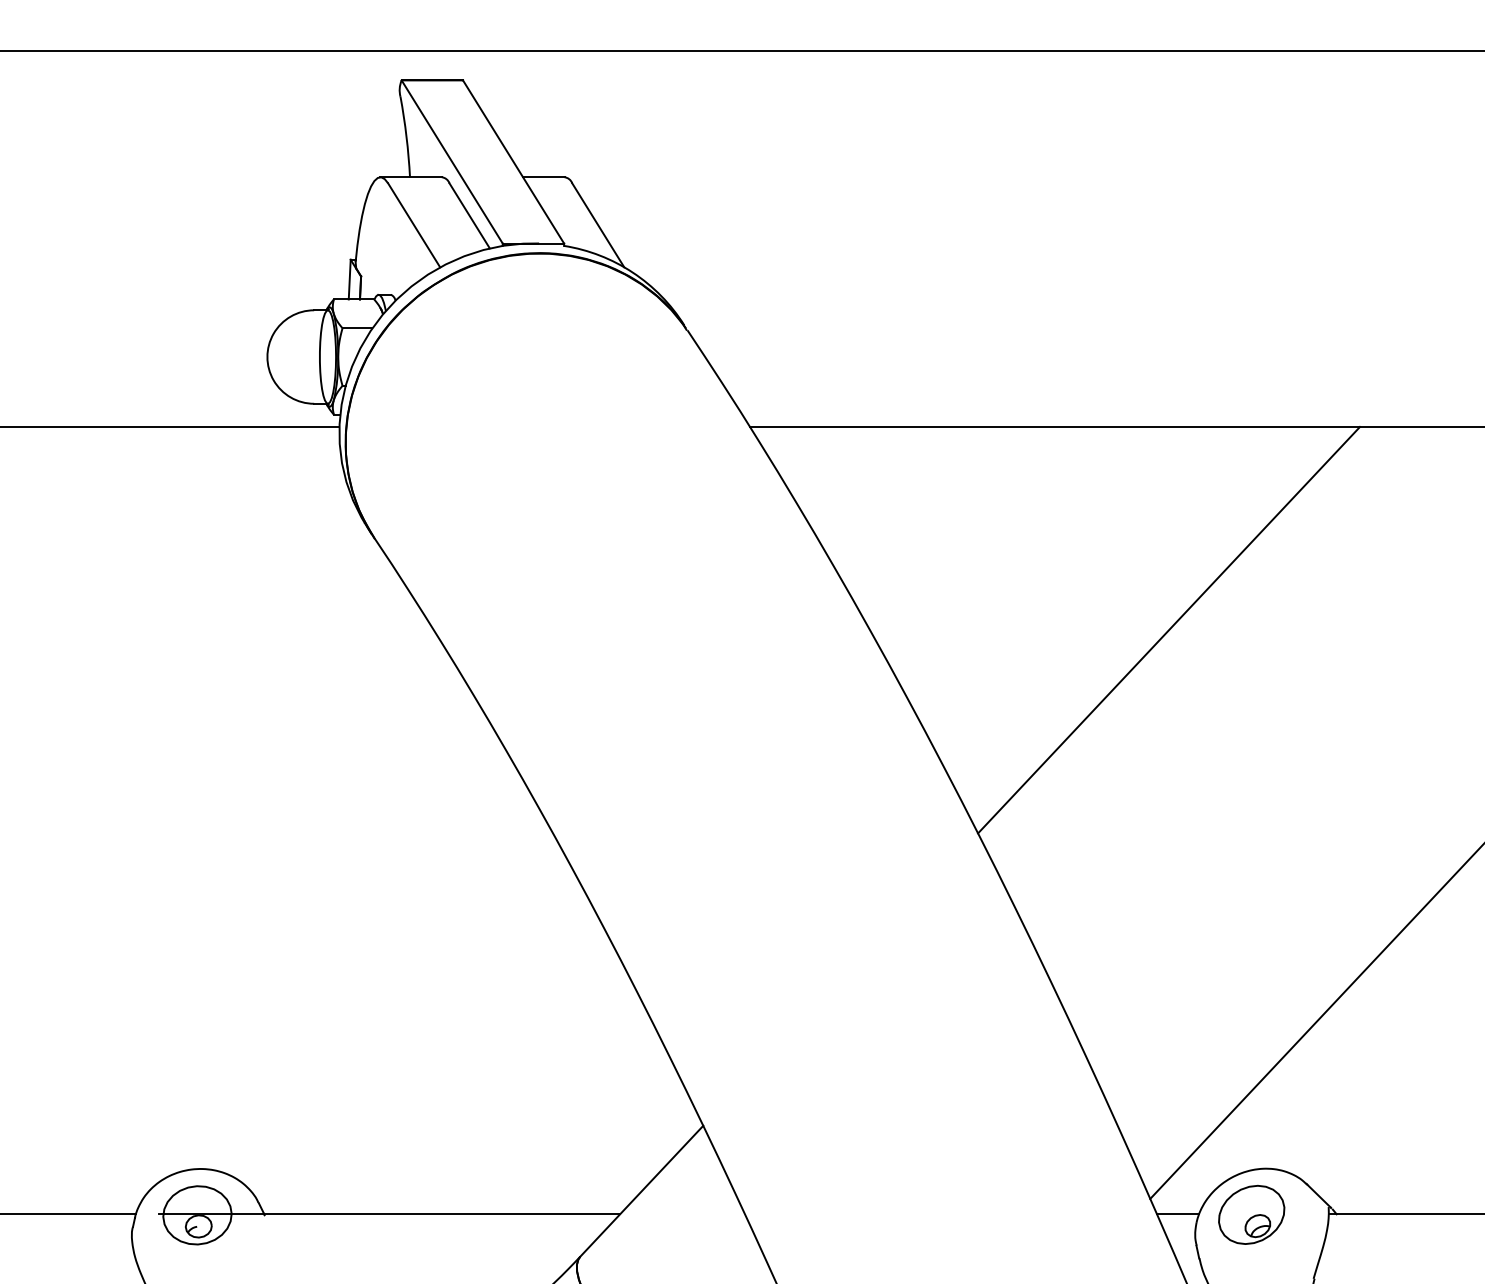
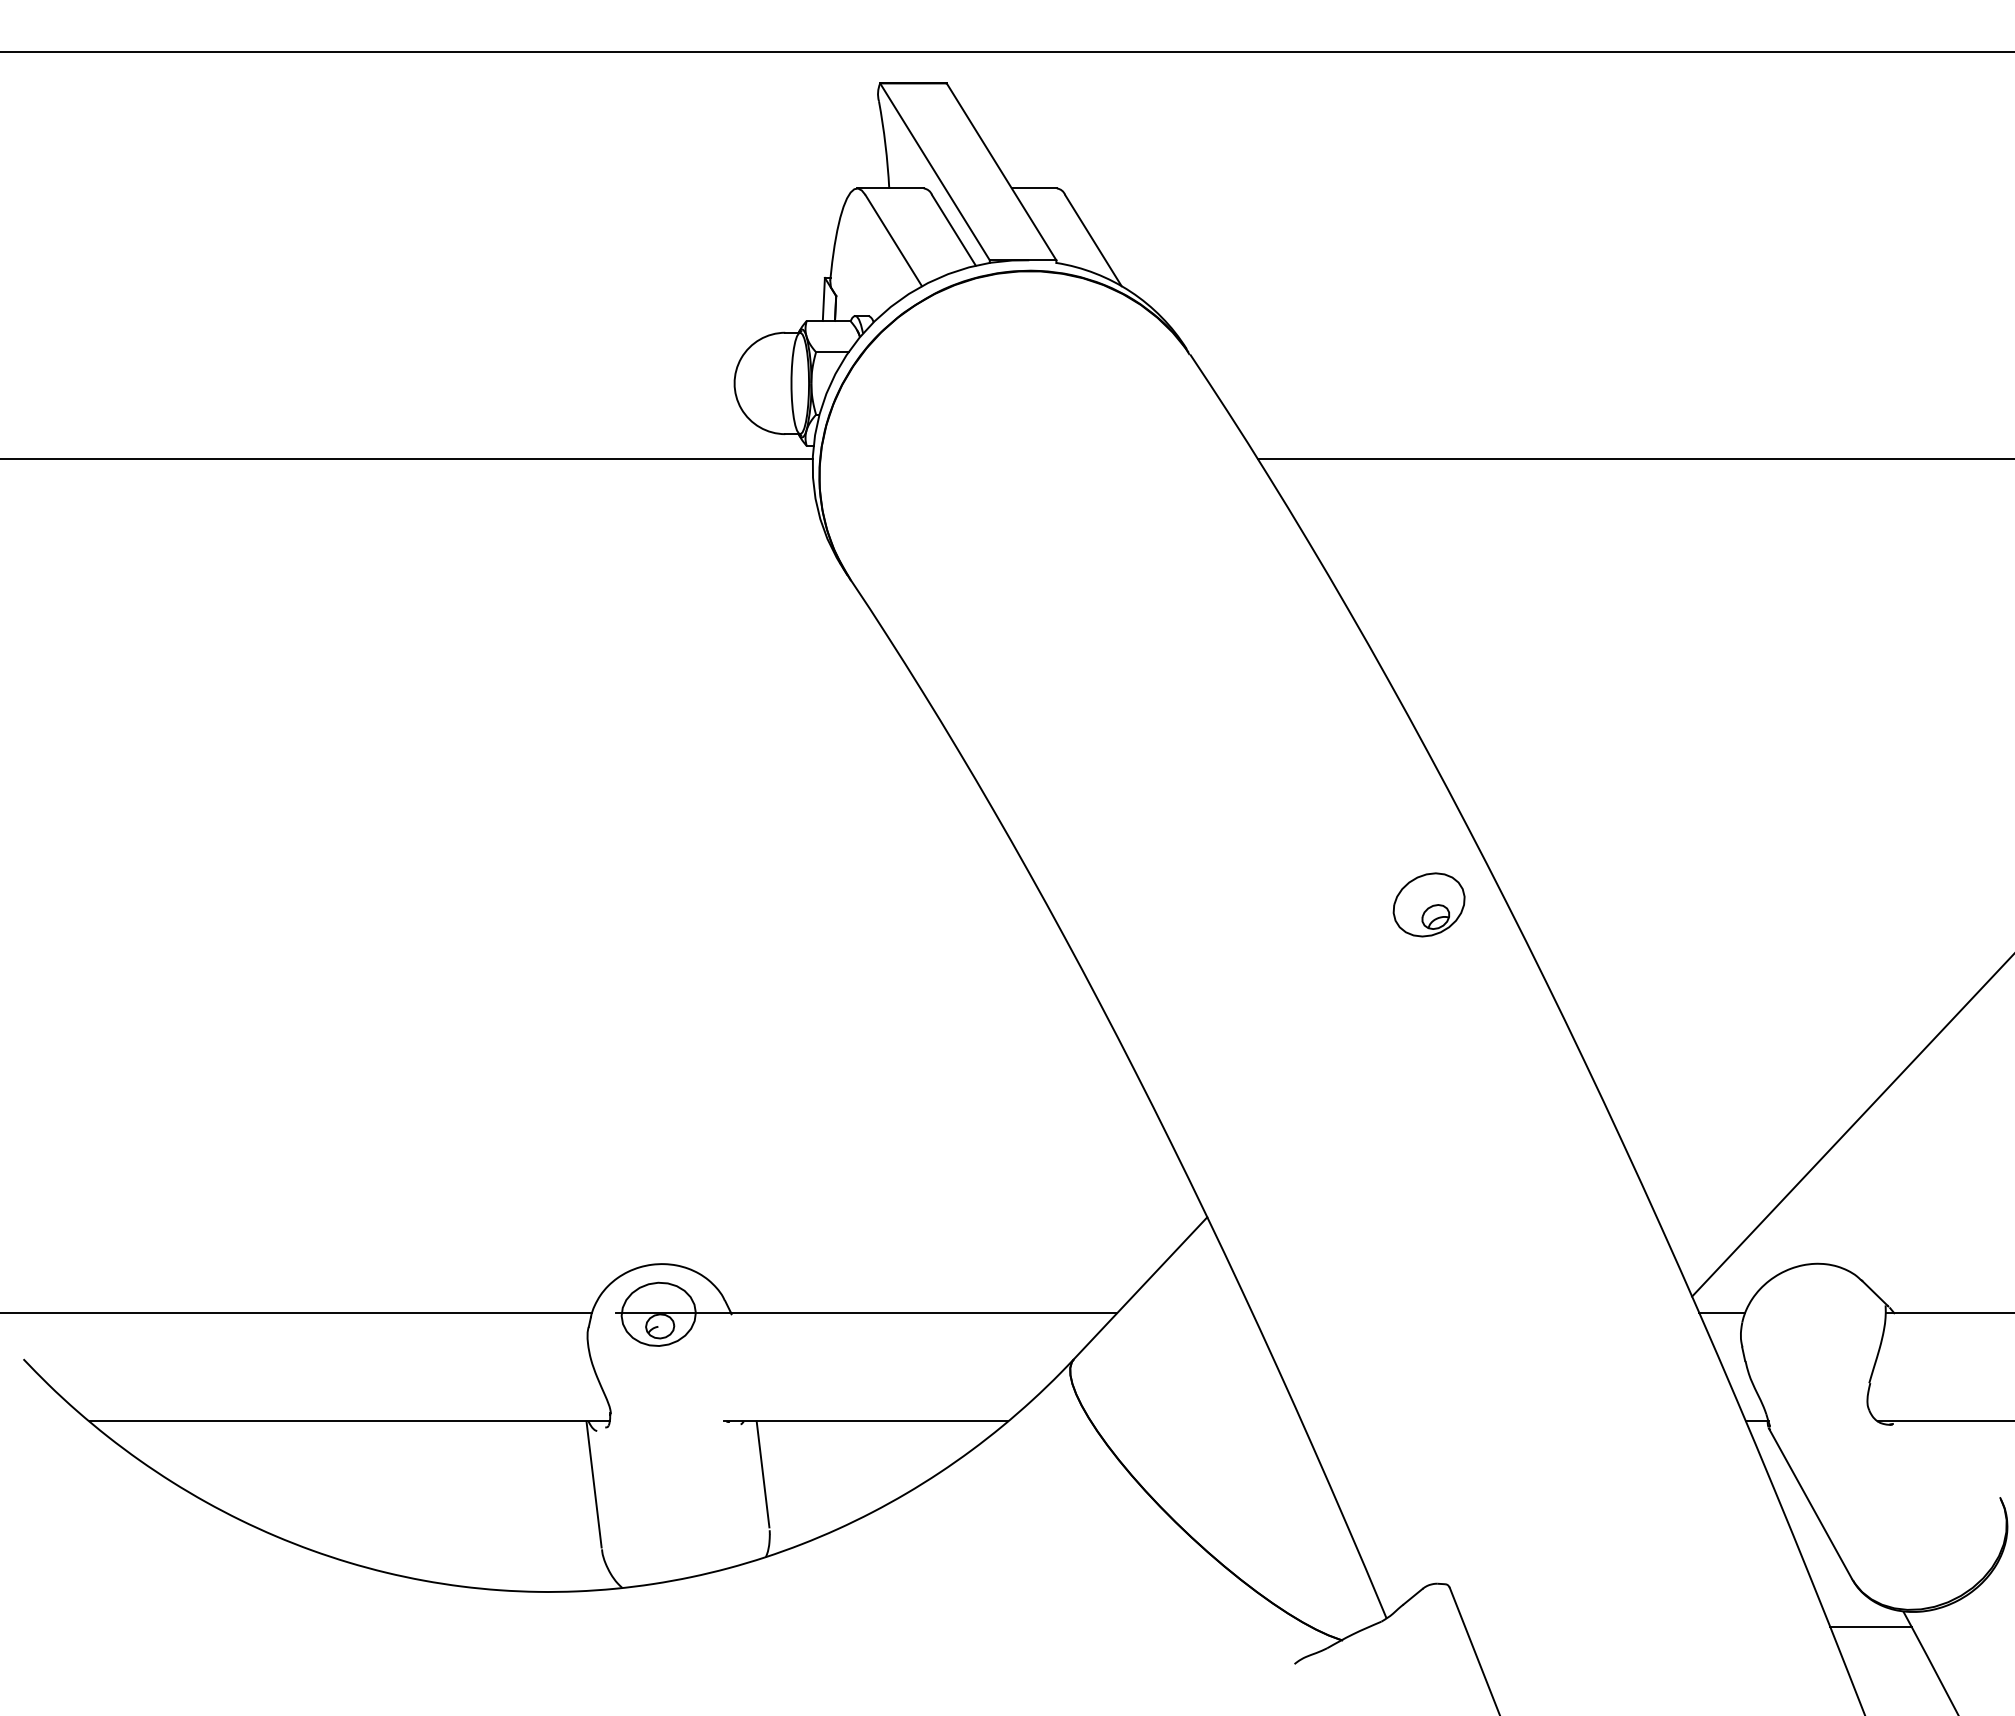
line: (1169, 629) -> (1712, 679), removed
part: (1251, 1214) -> (1428, 904), moved

